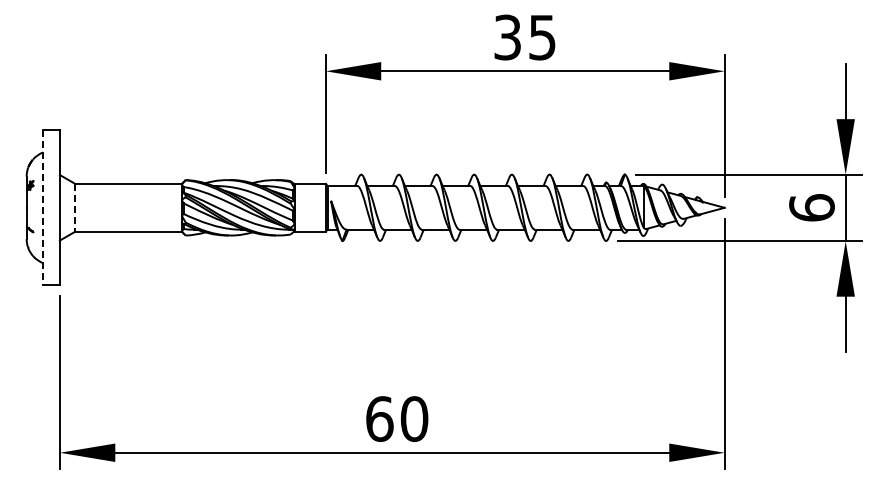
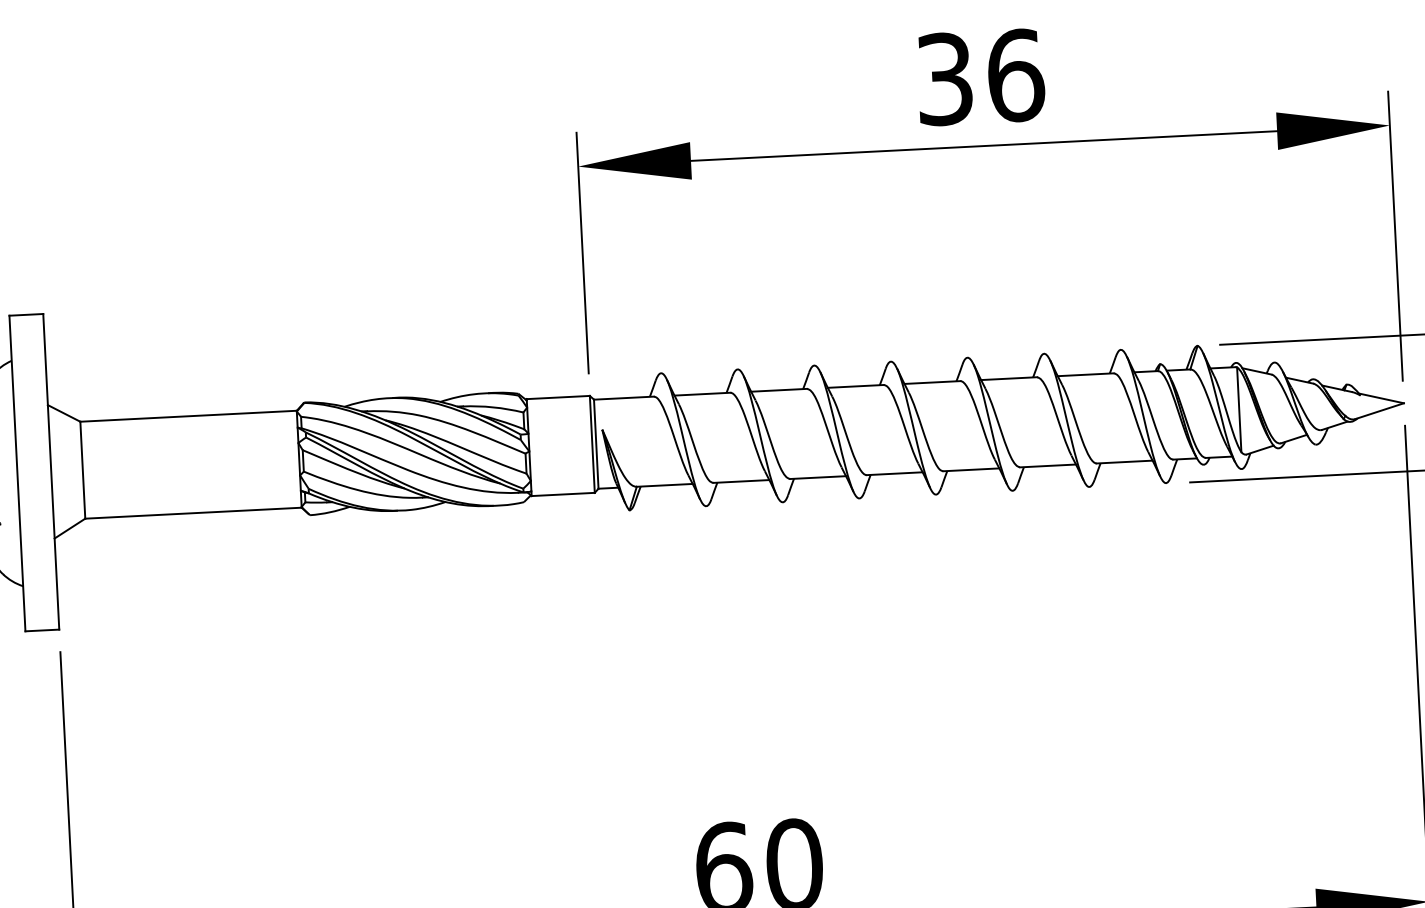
text: (542, 37) -> (1015, 75), 35 -> 36
line: (43, 207) -> (17, 472), dashed -> solid
line: (75, 207) -> (82, 469), dashed -> solid

